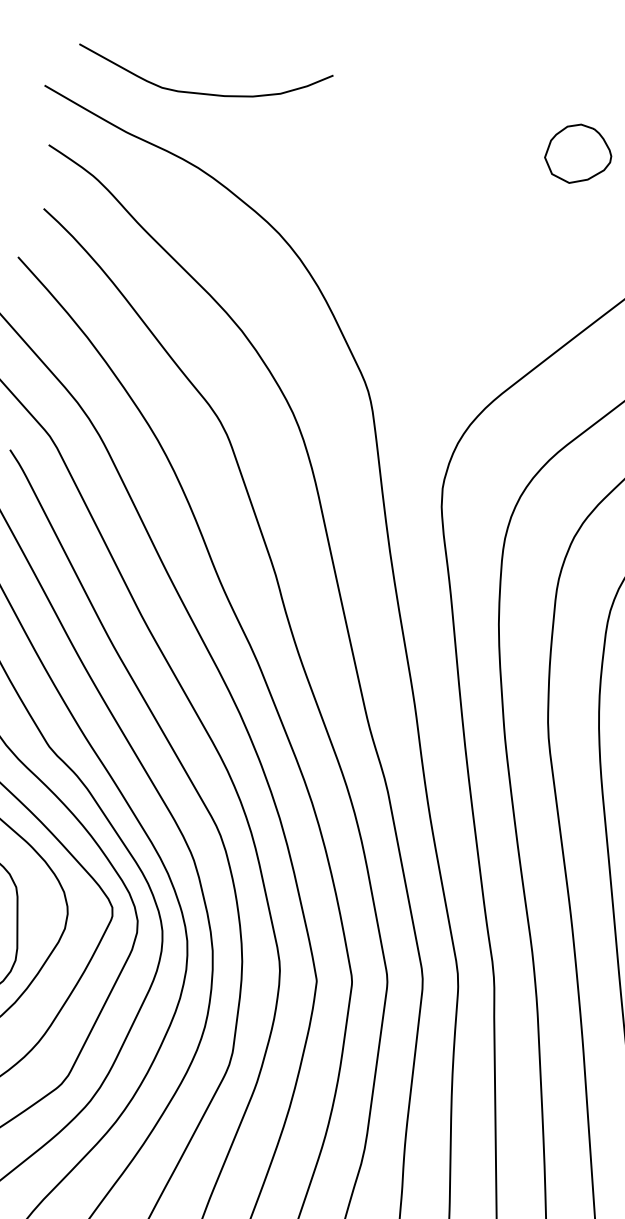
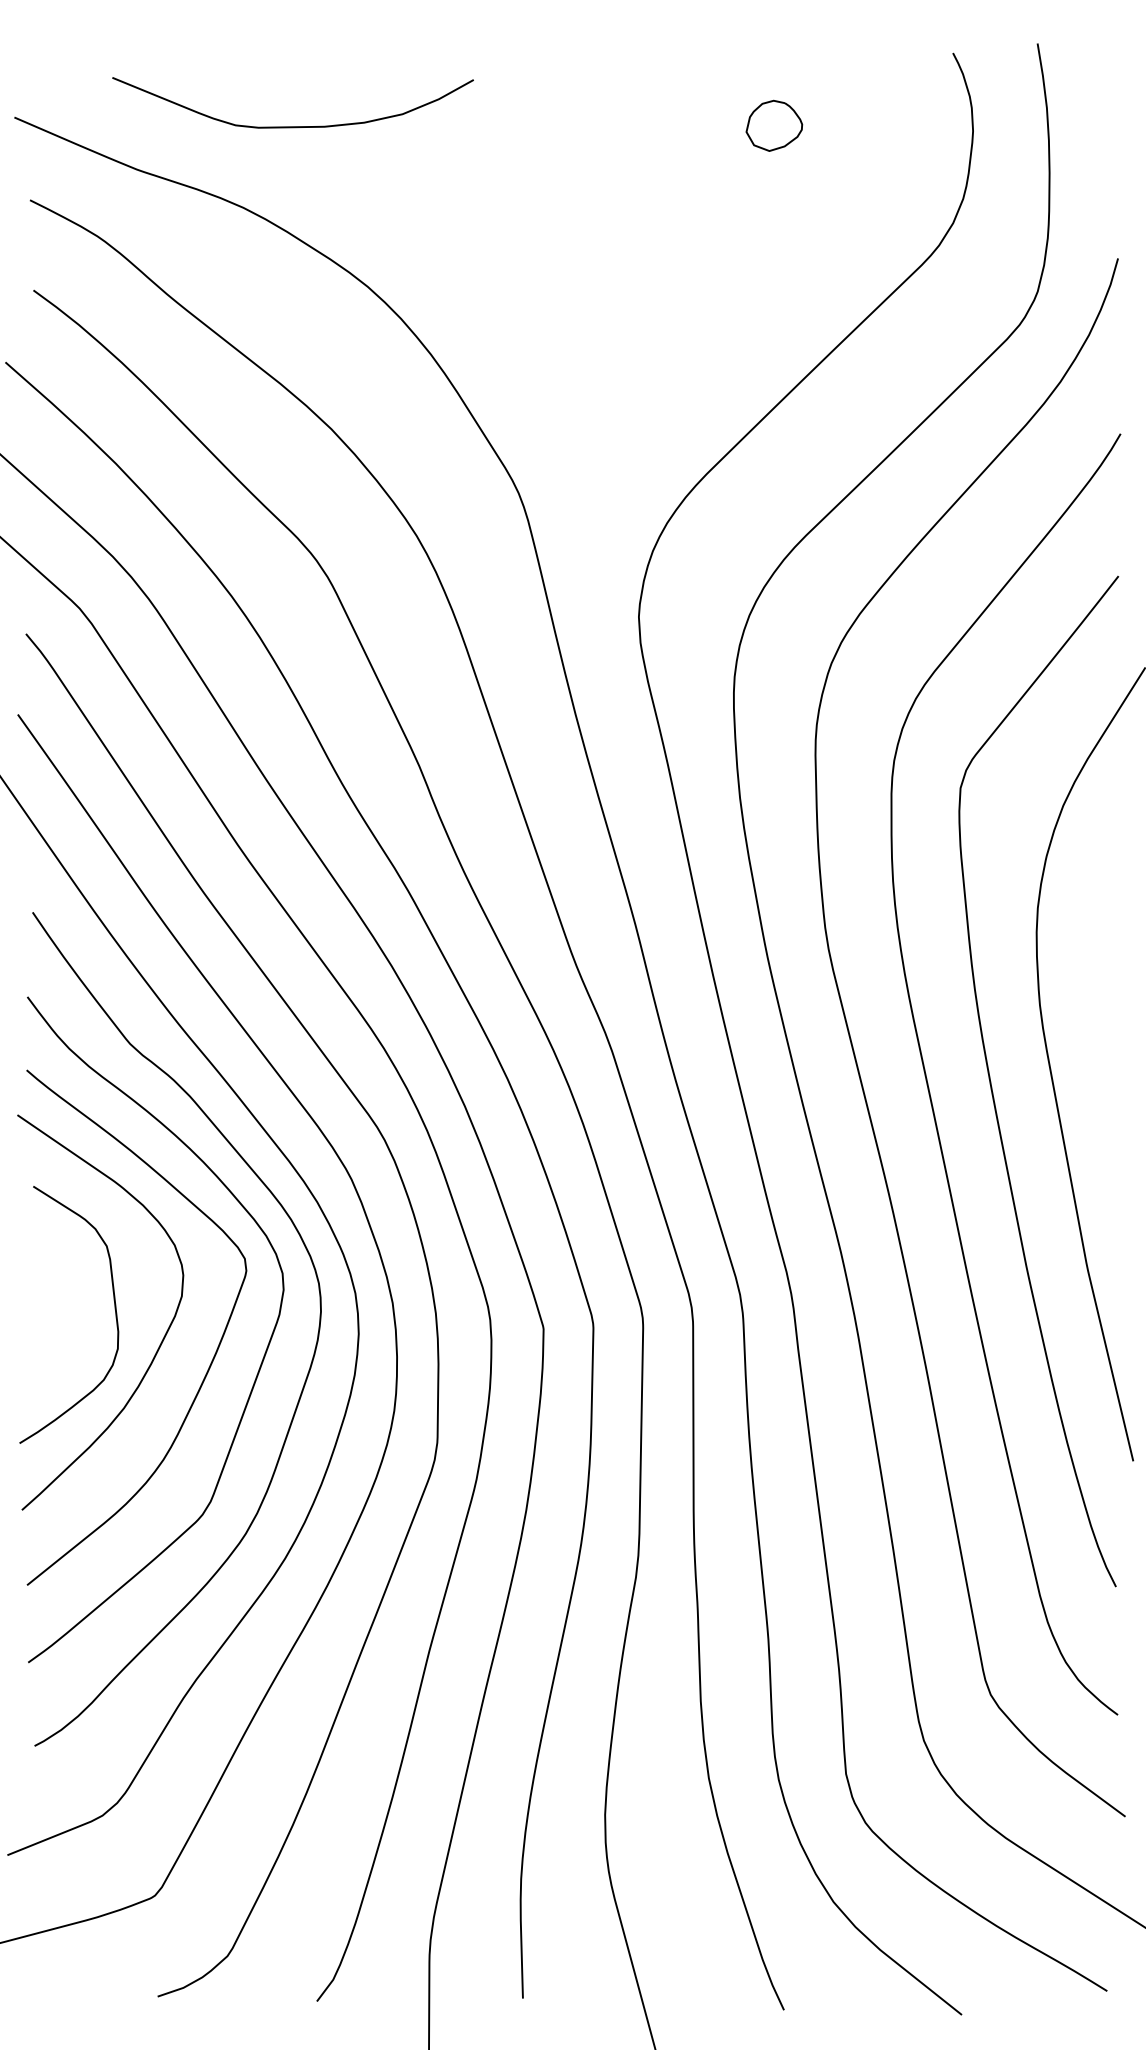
curve: (202, 93) -> (292, 126), moved
part: (578, 153) -> (774, 125), size x0.6

